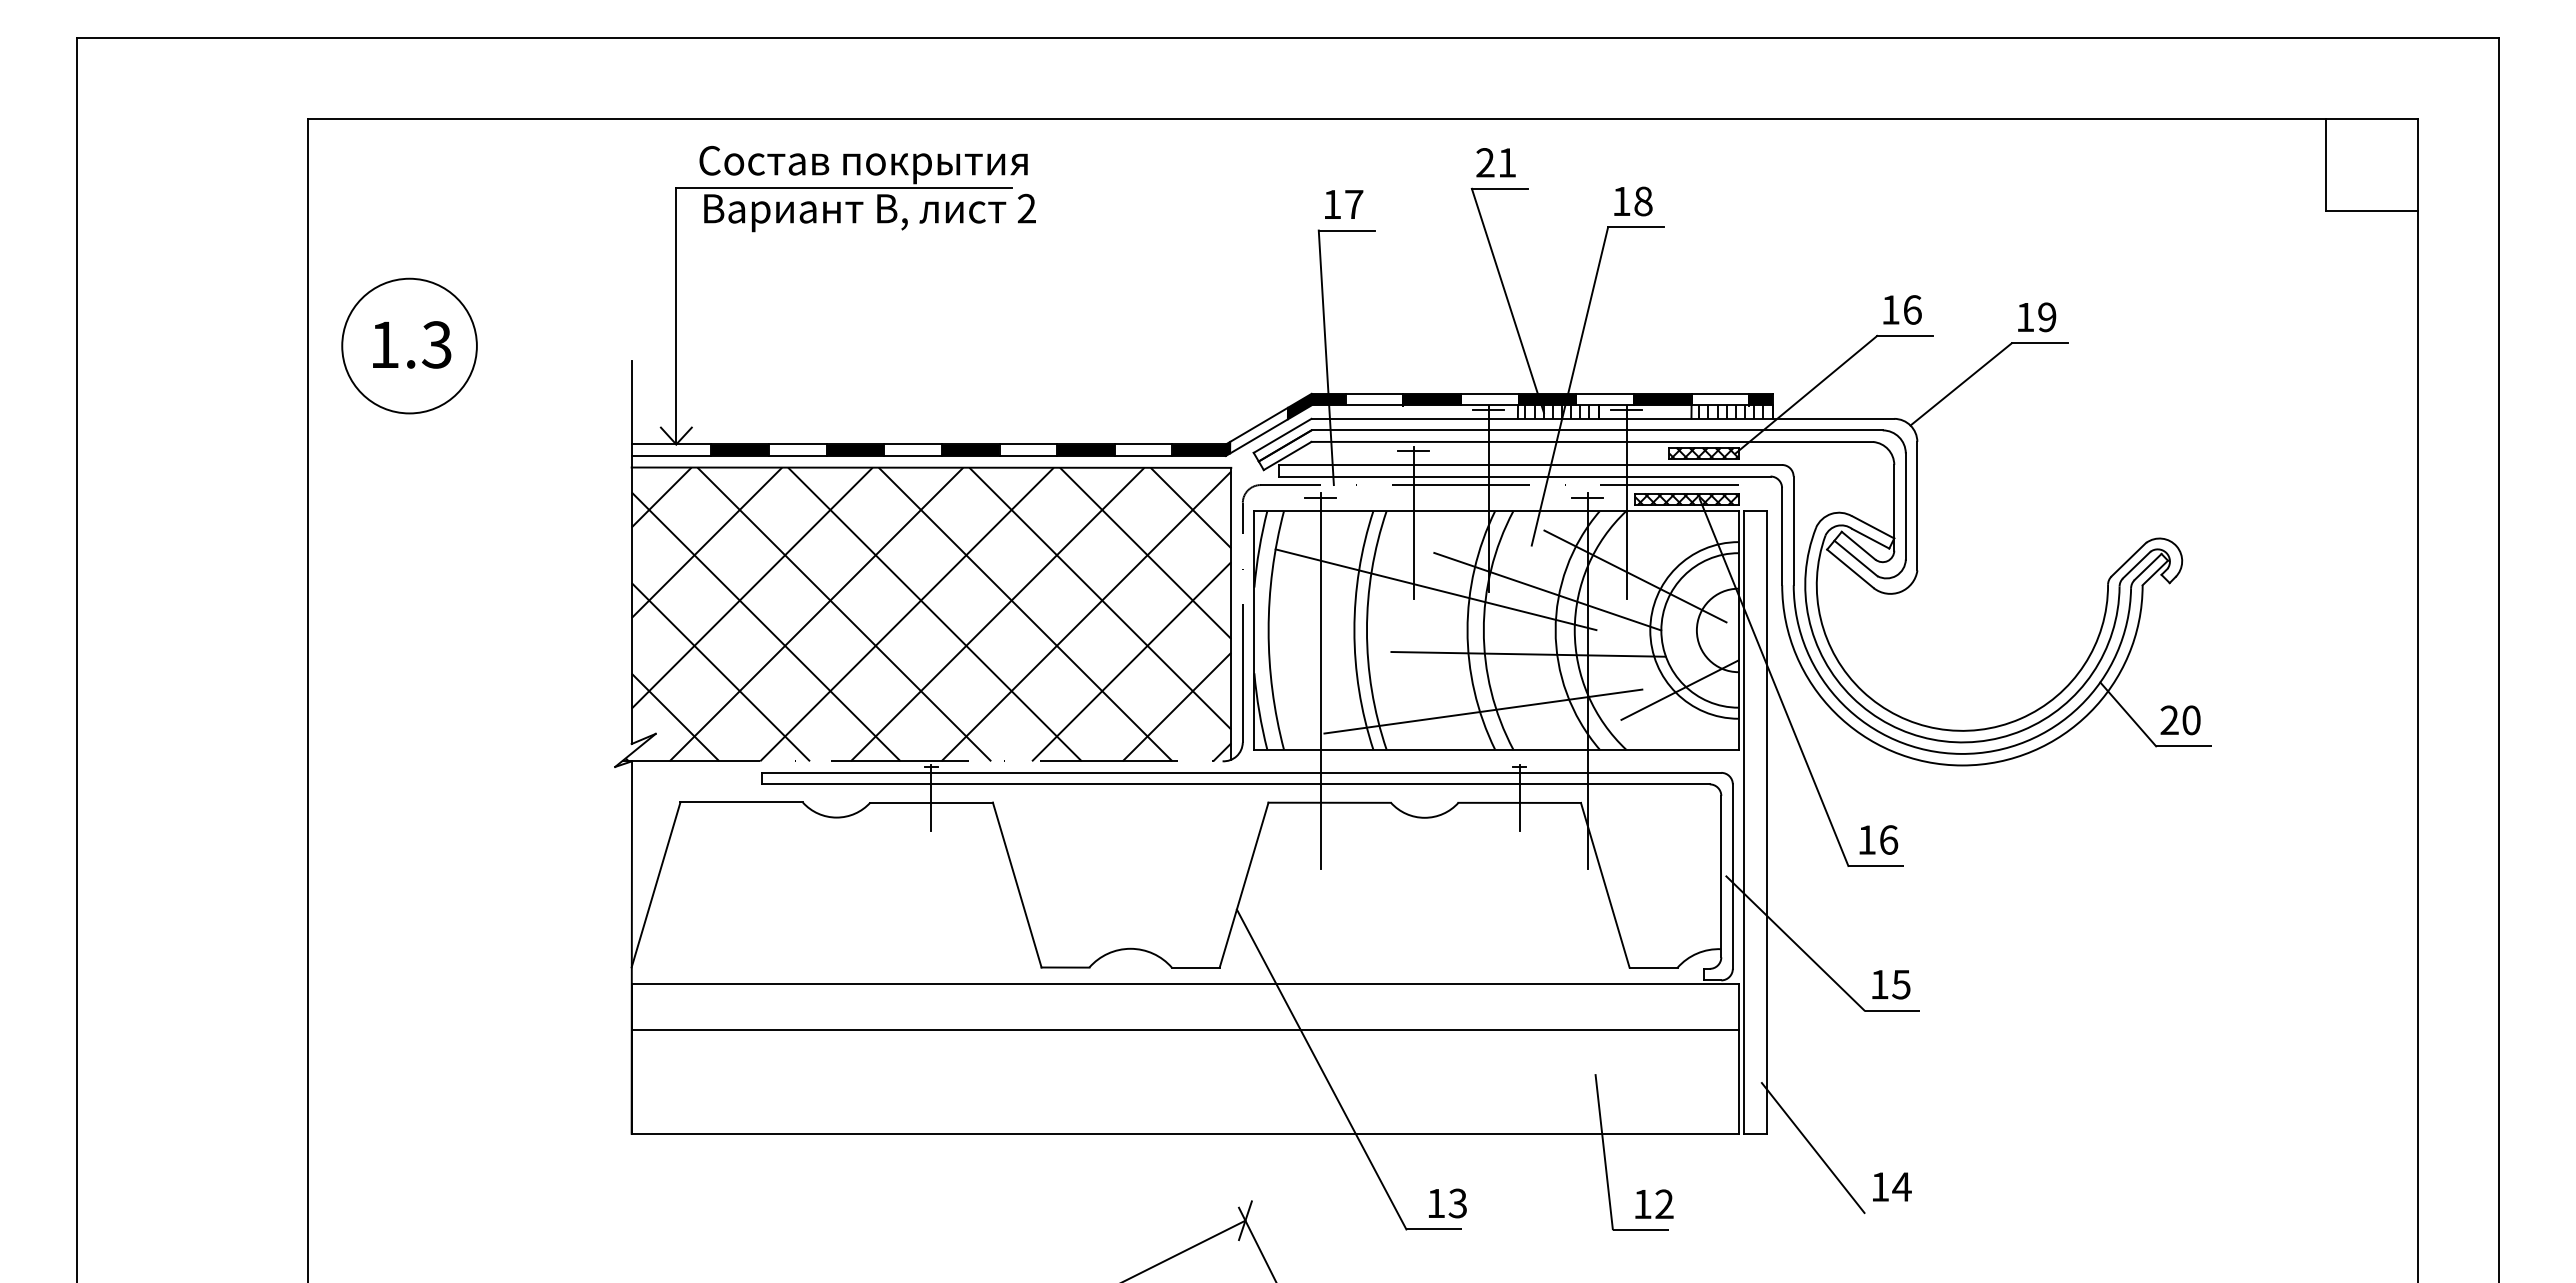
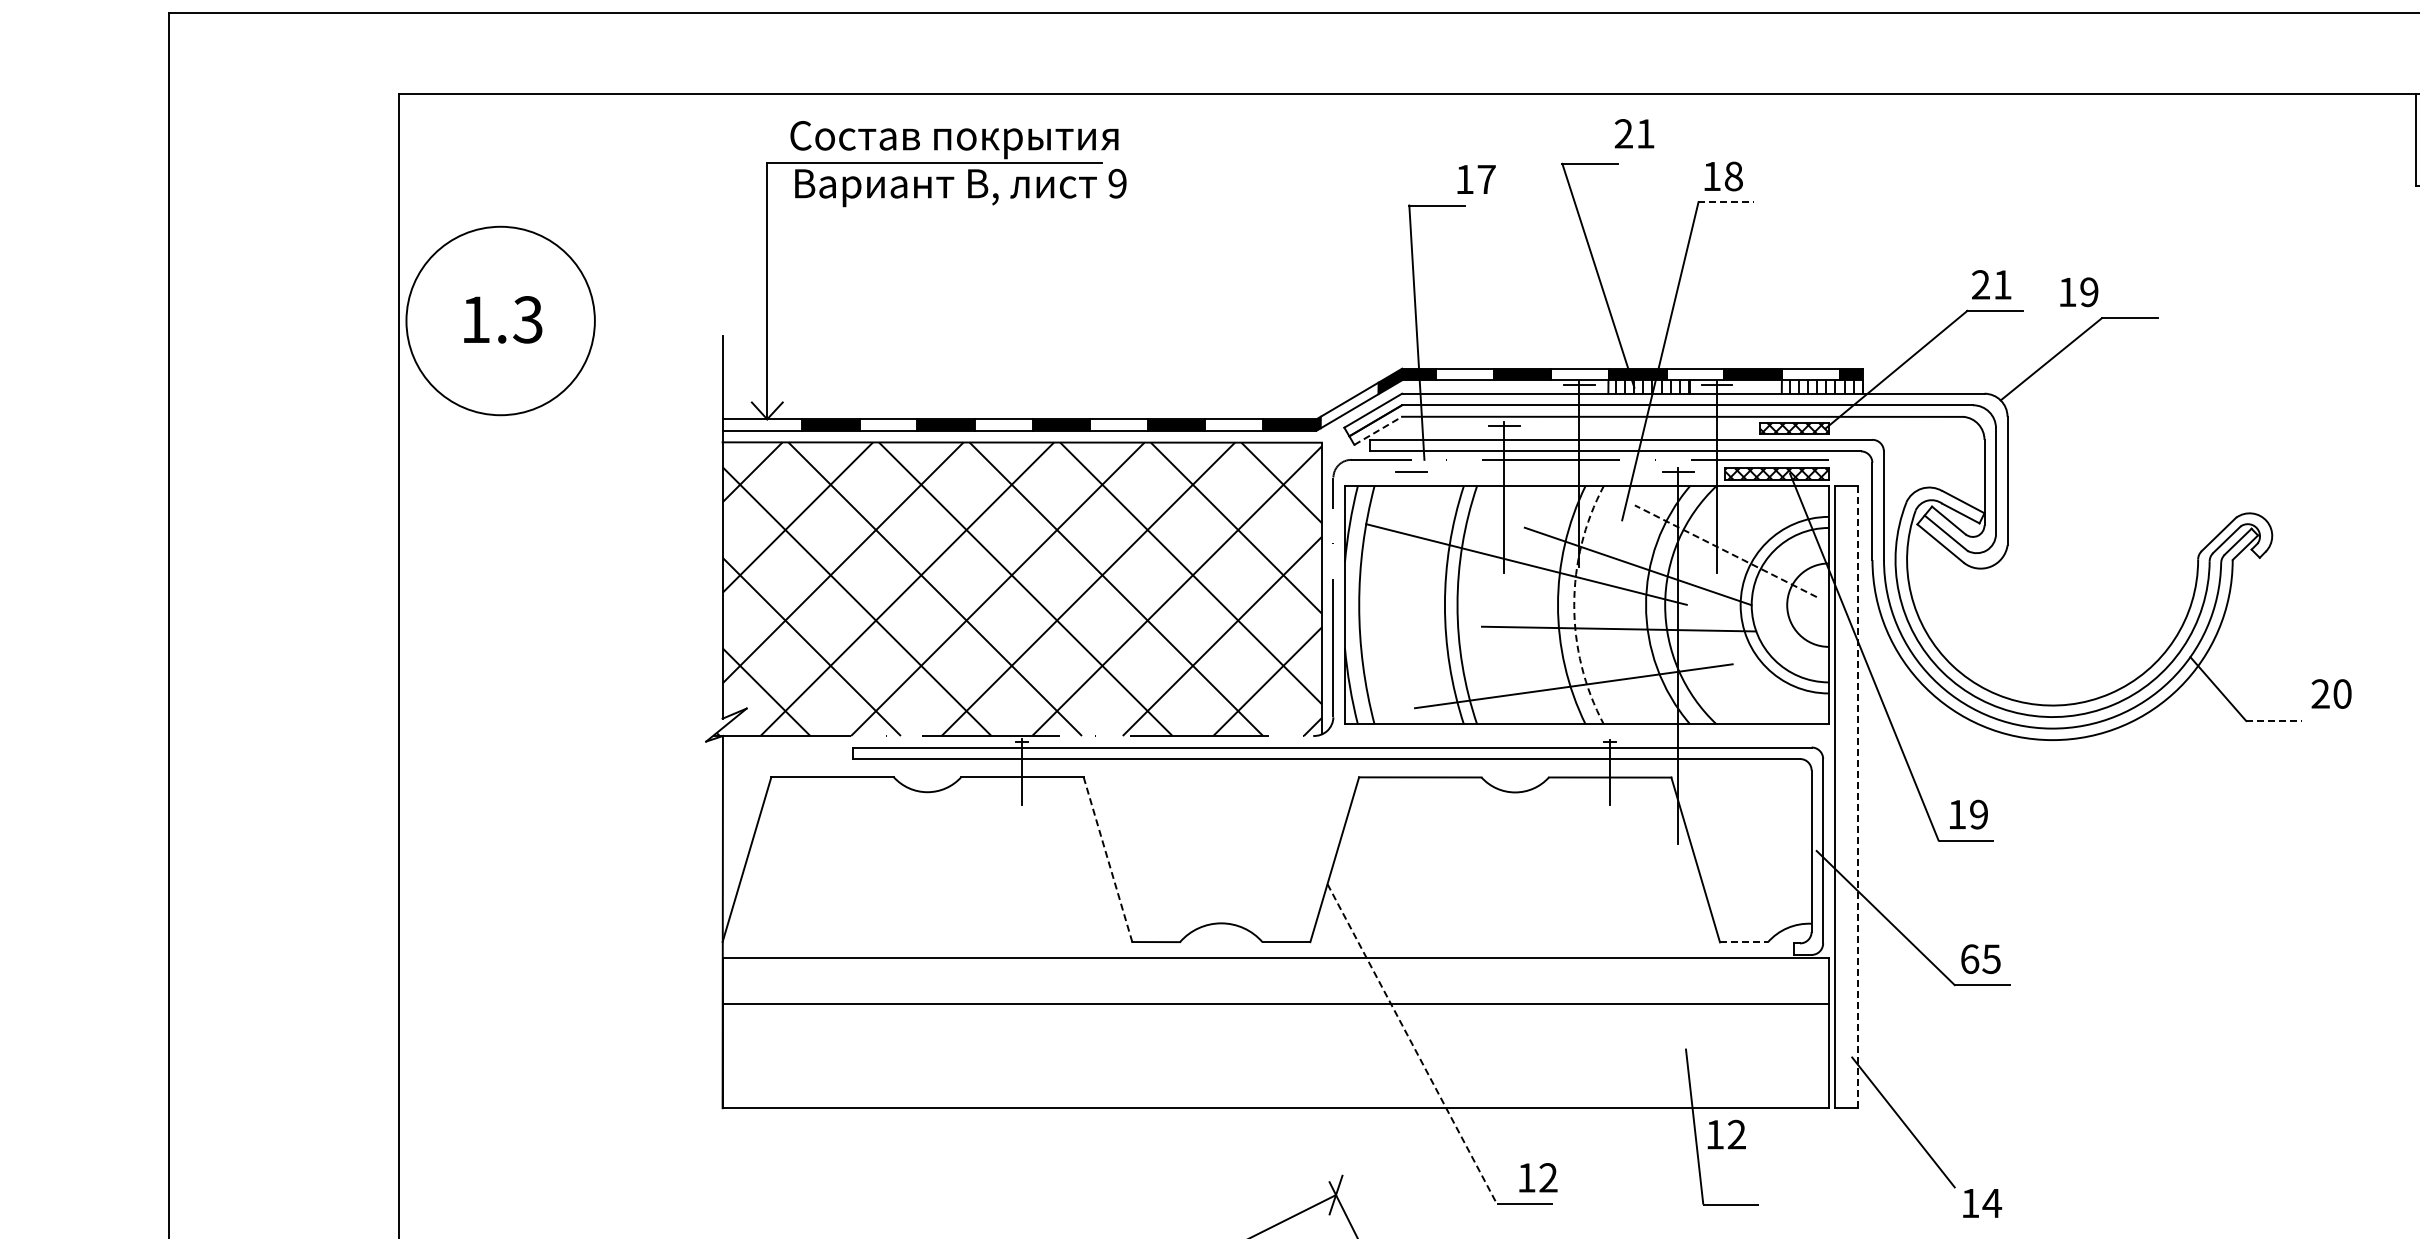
text: (1495, 162) -> (1633, 133), moved
text: (1344, 204) -> (1477, 179), moved
text: (1026, 208) -> (1117, 183), 2 -> 9
line: (1635, 227) -> (1725, 202), solid -> dashed
text: (1901, 309) -> (1991, 284), 16 -> 21
text: (2037, 317) -> (2079, 292), moved
circle: (409, 345) -> (500, 320), size x1.4
line: (1287, 455) -> (1378, 430), solid -> dashed
line: (1635, 576) -> (1725, 551), solid -> dashed
arc: (1483, 630) -> (1573, 605), solid -> dashed
line: (1320, 680) -> (1411, 655), removed
line: (1679, 689) -> (1769, 664), removed
text: (2180, 720) -> (2331, 694), moved
line: (2184, 746) -> (2274, 721), solid -> dashed
line: (1767, 821) -> (1857, 796), solid -> dashed
text: (1888, 839) -> (1978, 814), 16 -> 19
line: (1017, 885) -> (1108, 860), solid -> dashed
line: (1653, 967) -> (1743, 942), solid -> dashed
text: (1879, 984) -> (1969, 959), 15 -> 65
line: (1321, 1069) -> (1412, 1043), solid -> dashed
text: (1892, 1186) -> (1982, 1202), moved
text: (1457, 1203) -> (1547, 1177), 13 -> 12
text: (1654, 1203) -> (1726, 1133), moved

